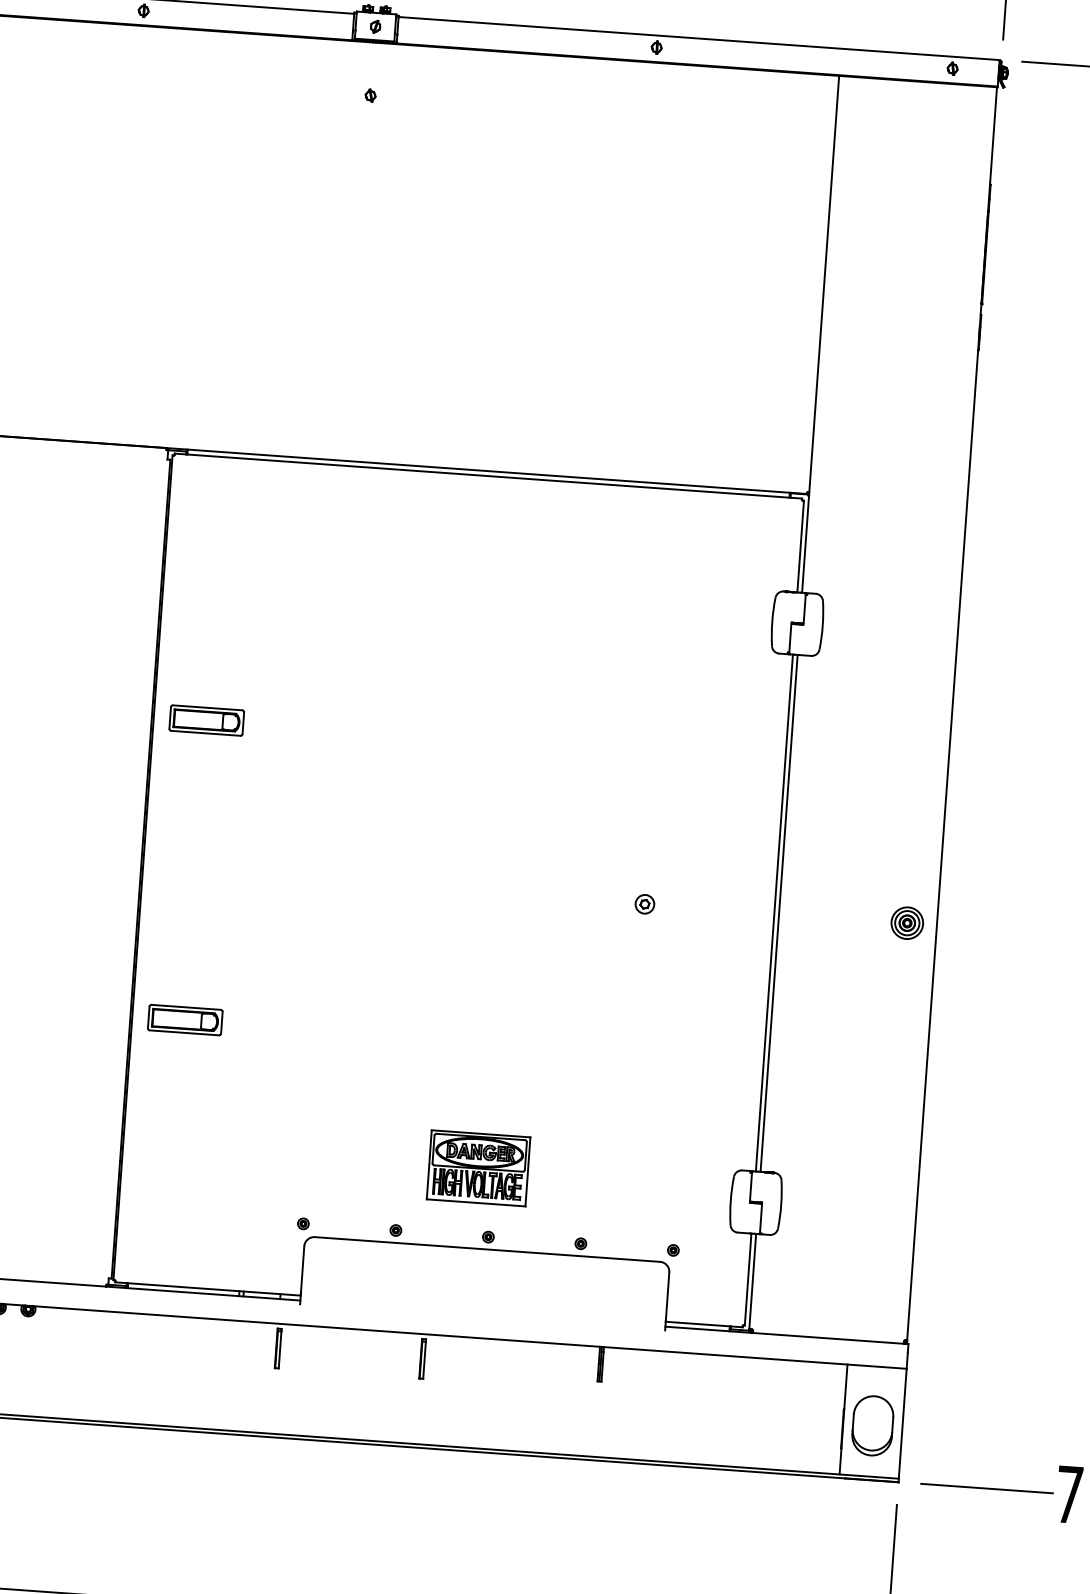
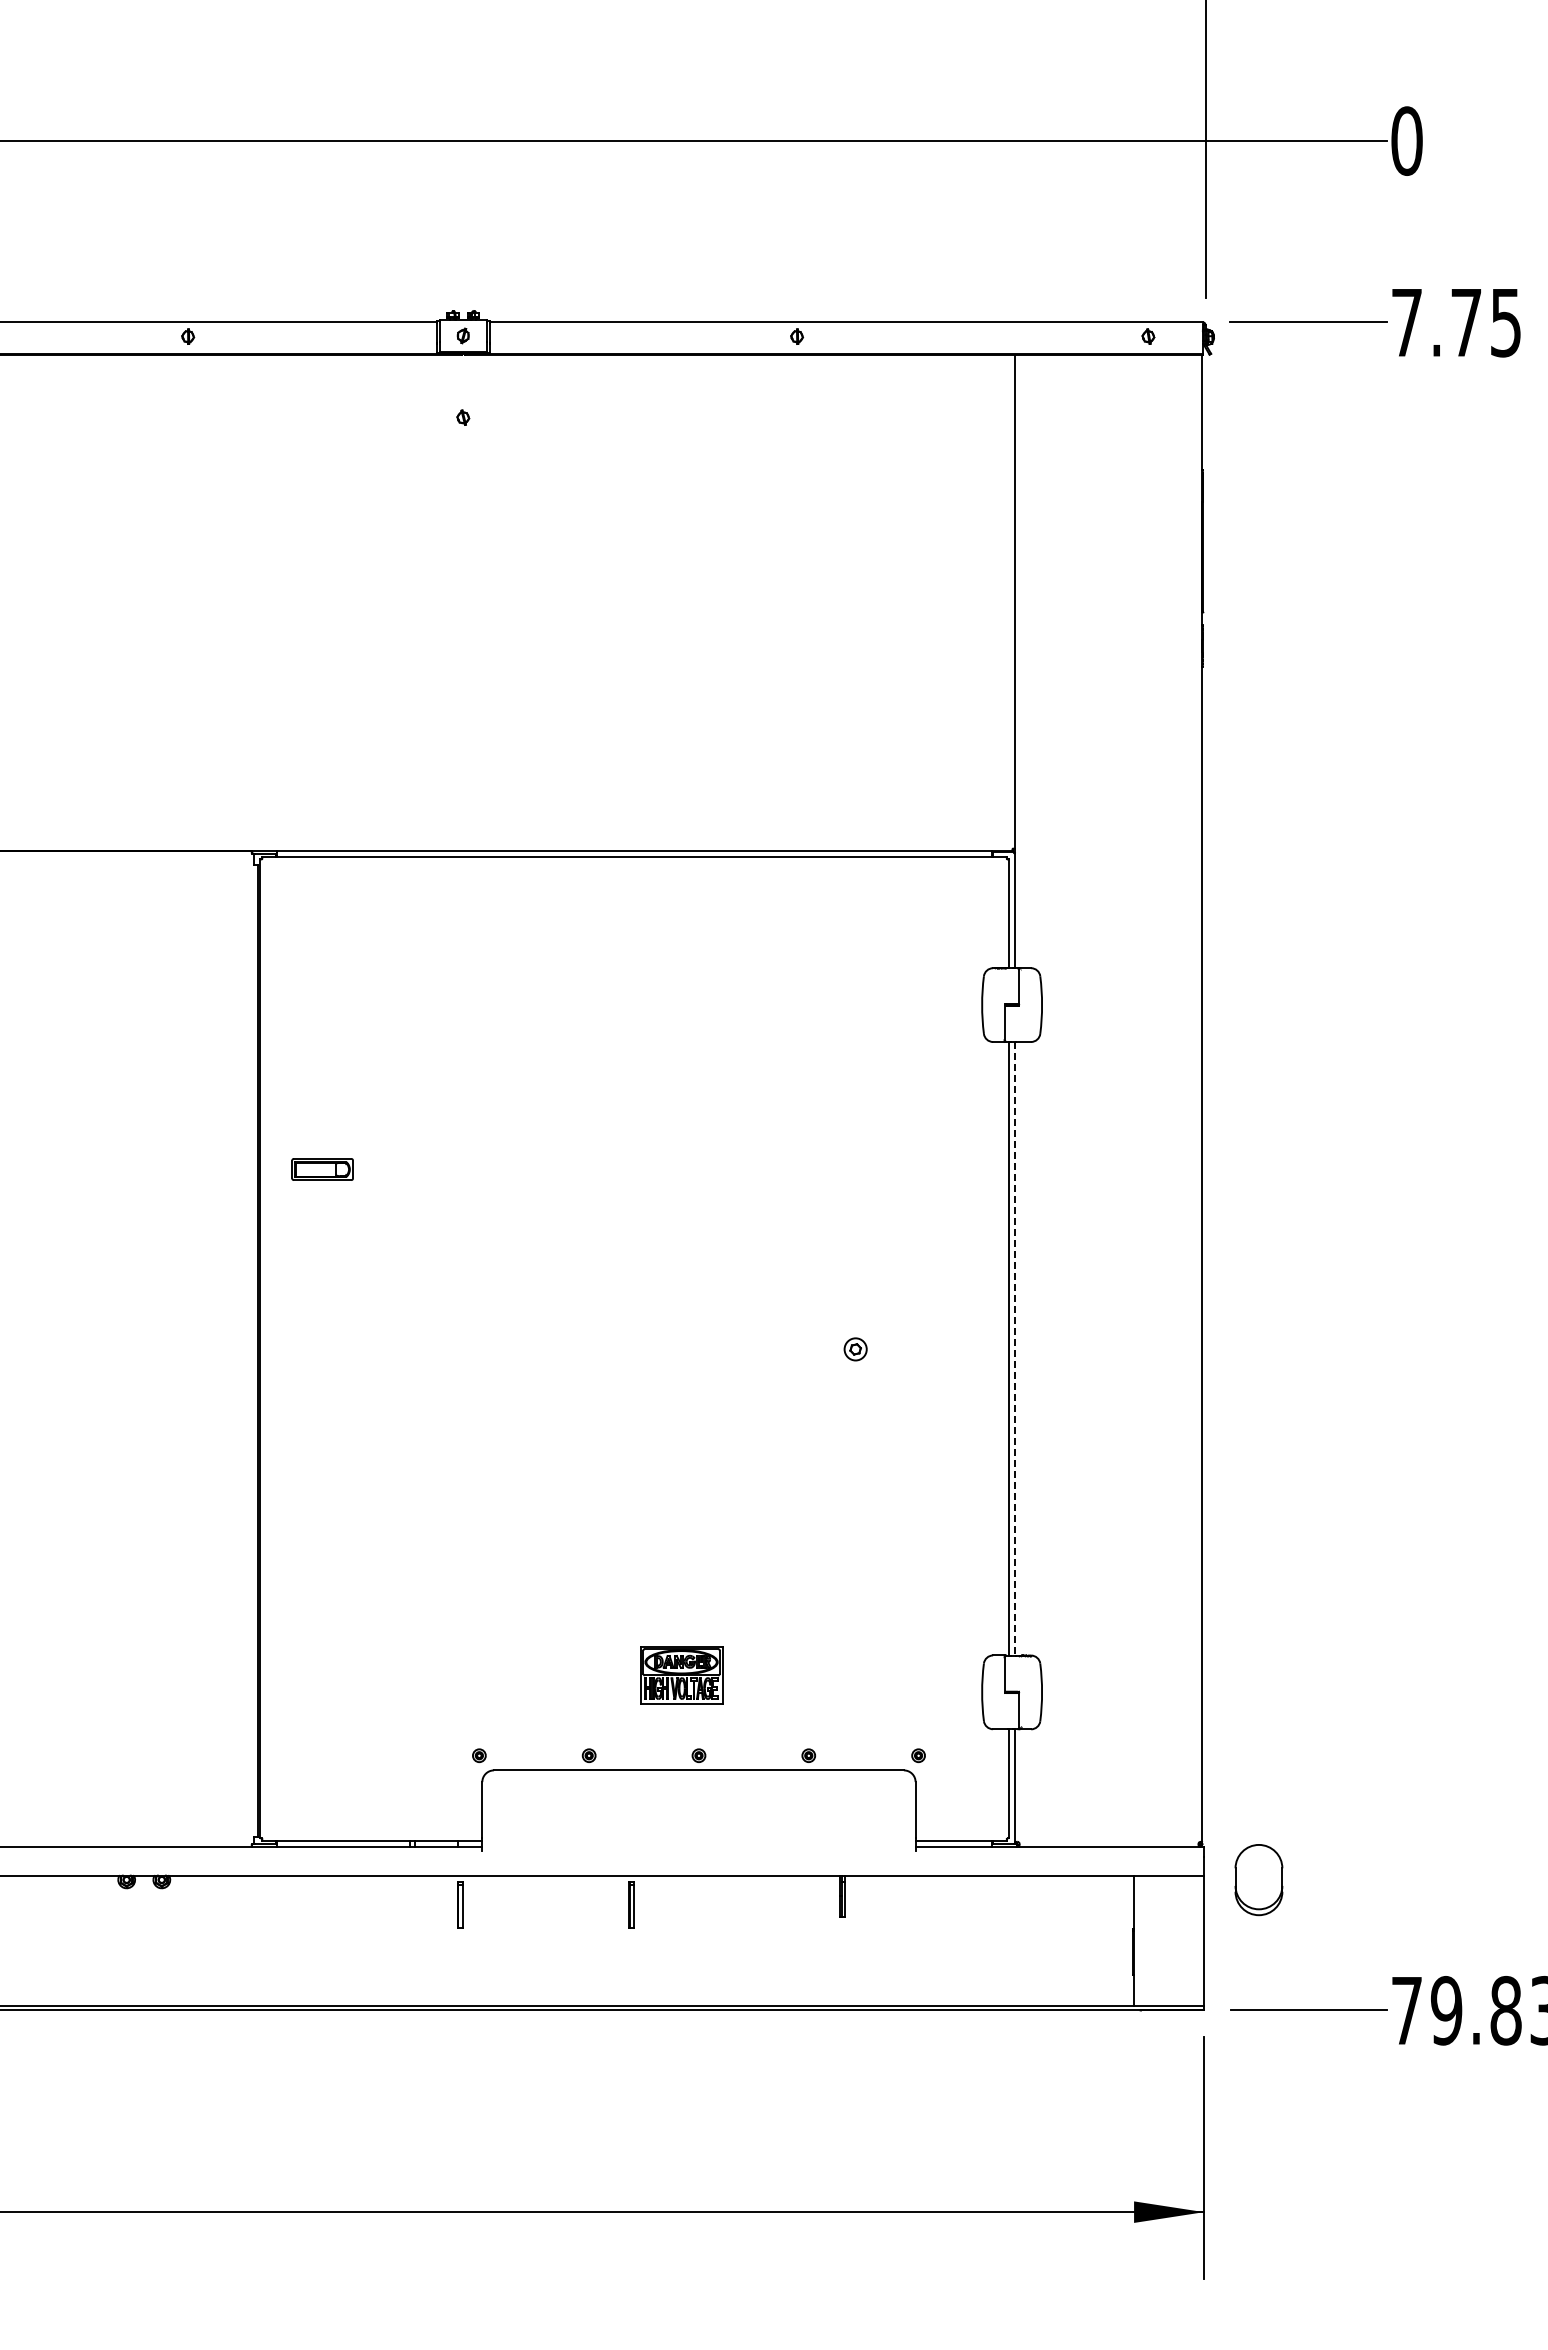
part: (206, 720) -> (322, 1169), size x0.7
line: (778, 913) -> (1014, 1348), solid -> dashed
part: (906, 923) -> (1166, 1349), removed
part: (185, 1019) -> (322, 1524), removed
part: (478, 1167) -> (681, 1674), size x0.7
part: (872, 1426) -> (1258, 1880), moved

